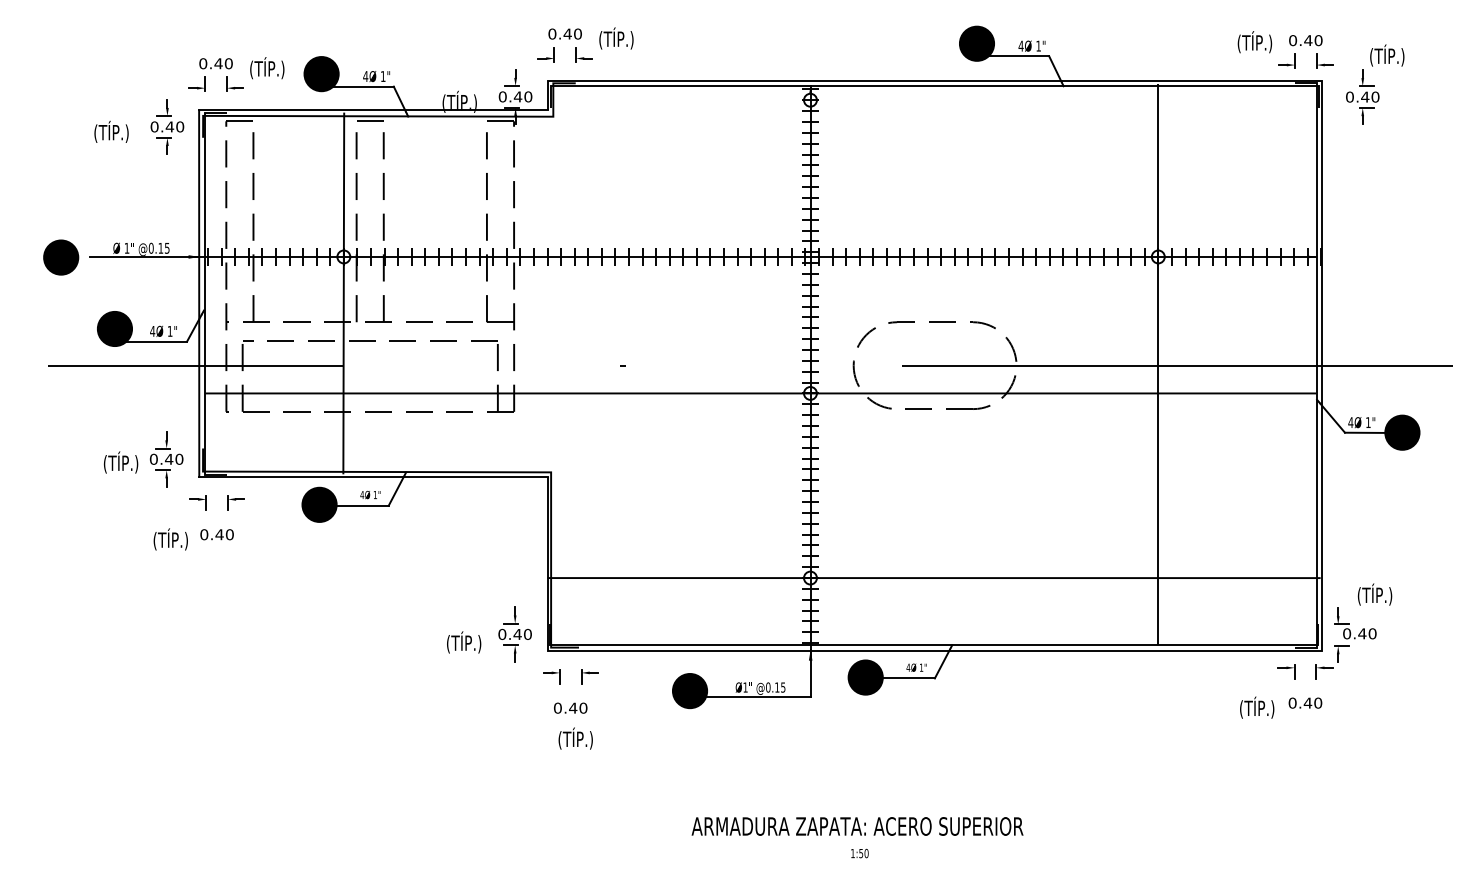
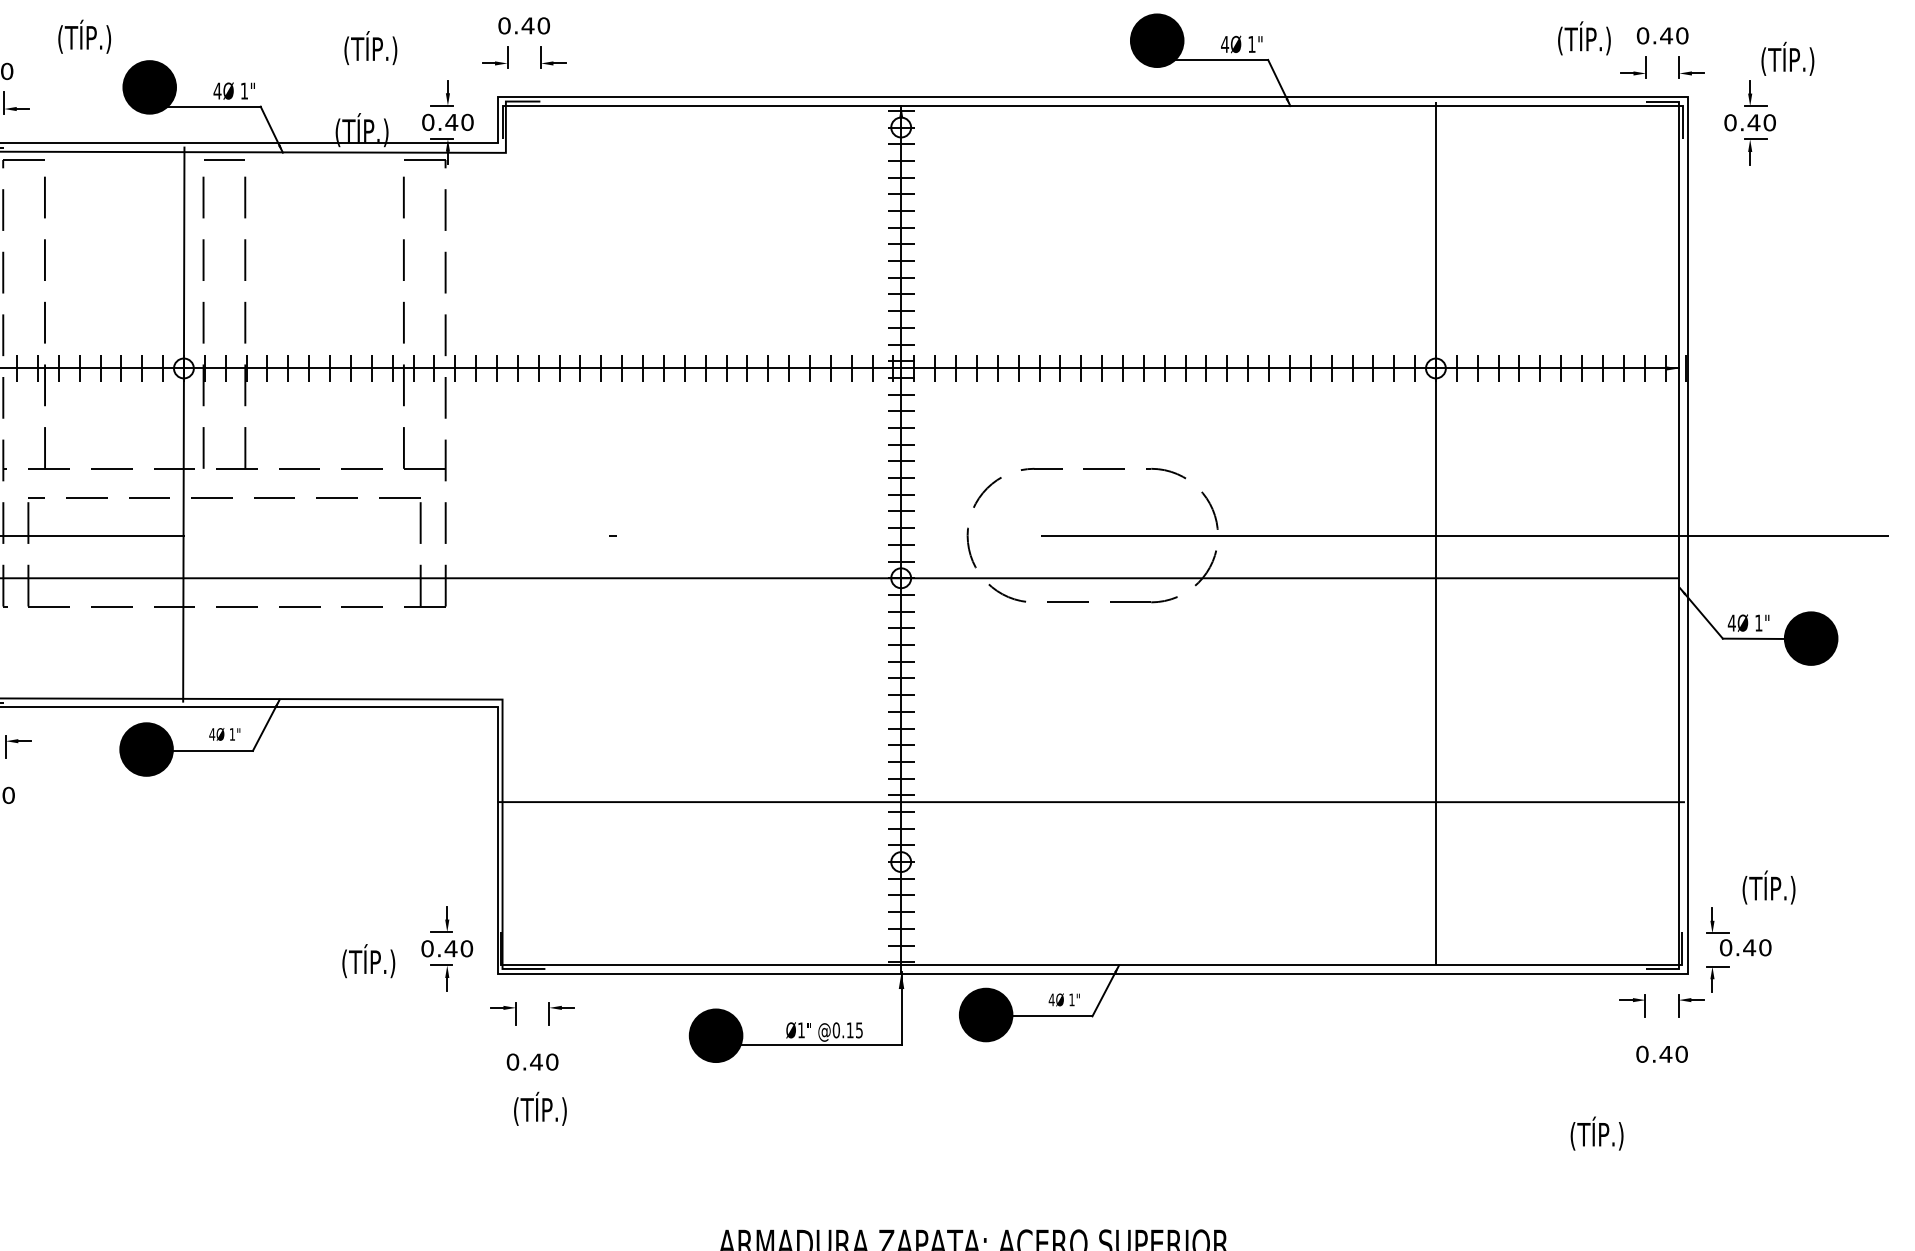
text: (616, 38) -> (370, 48), moved
text: (267, 68) -> (85, 37), moved
line: (933, 578) -> (1090, 802), moved
text: (1257, 707) -> (1597, 1133), moved

